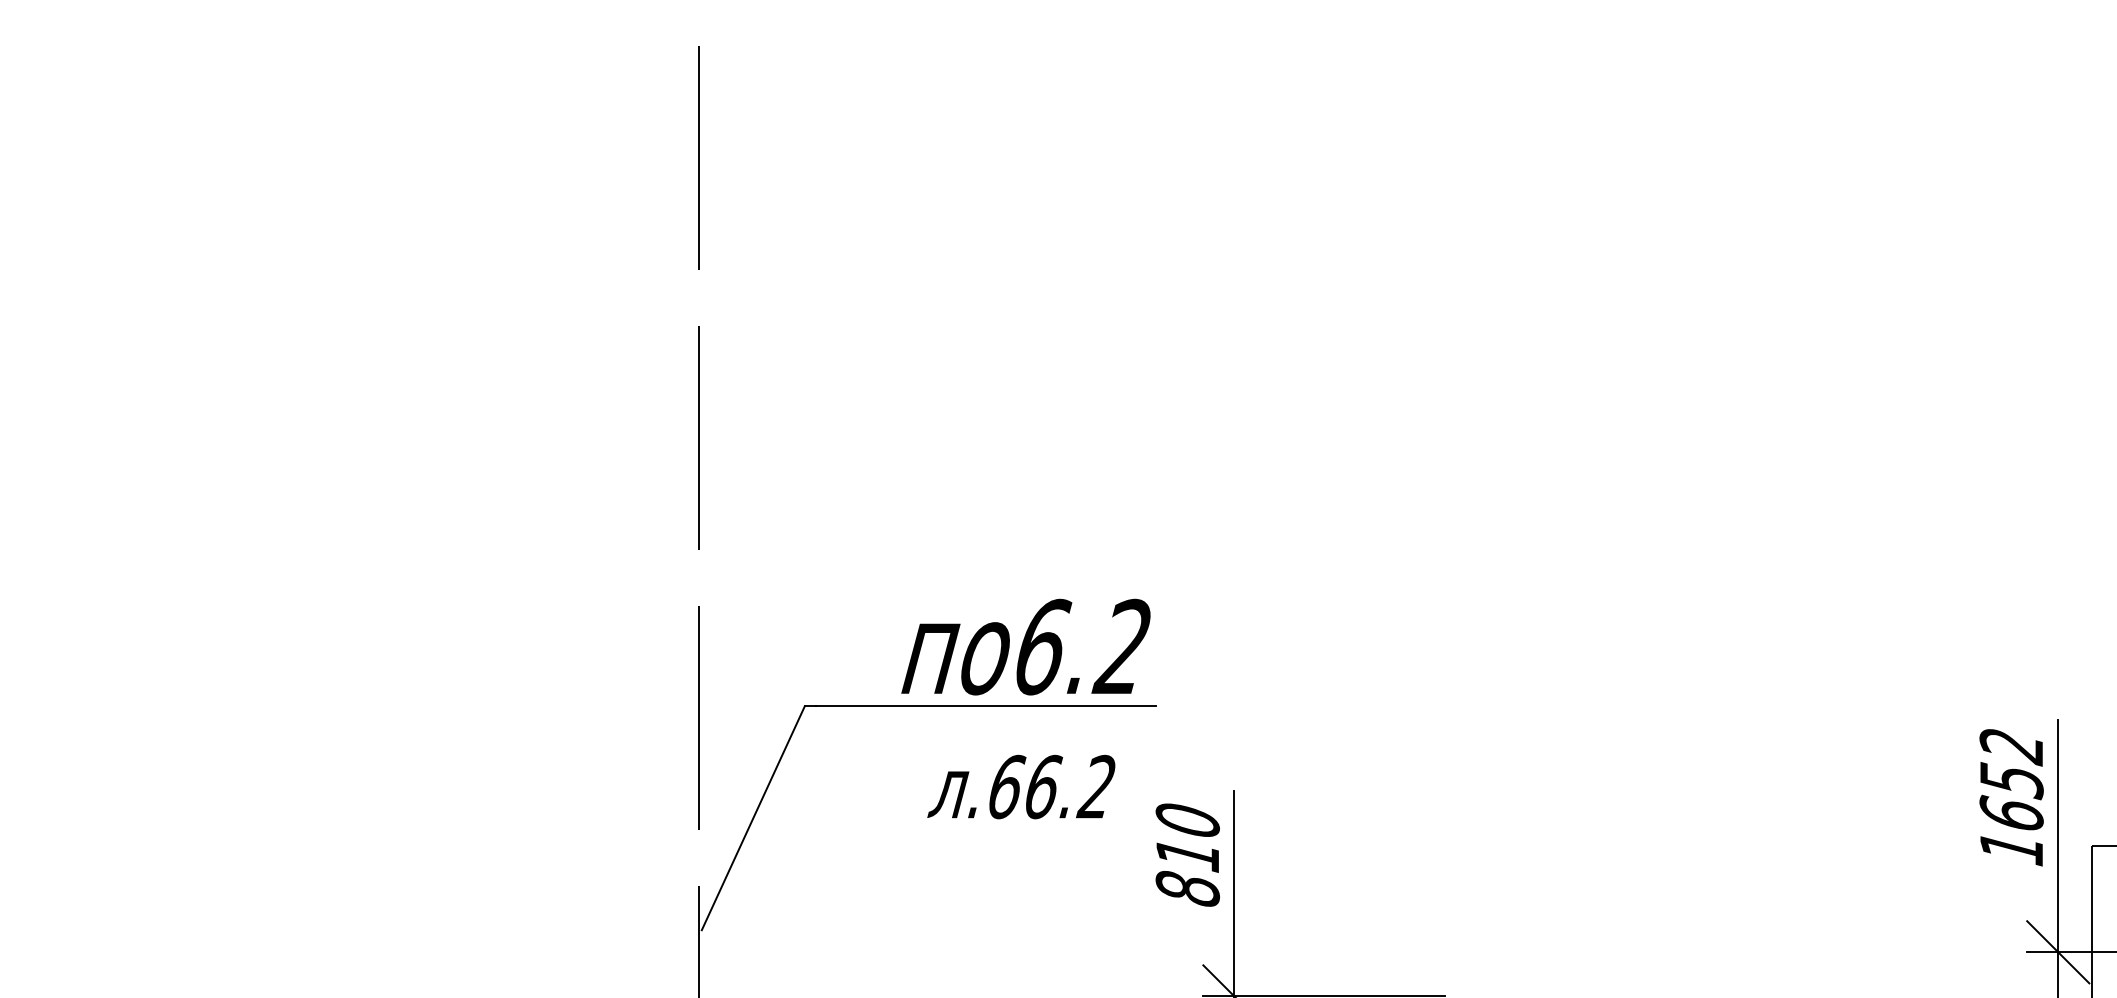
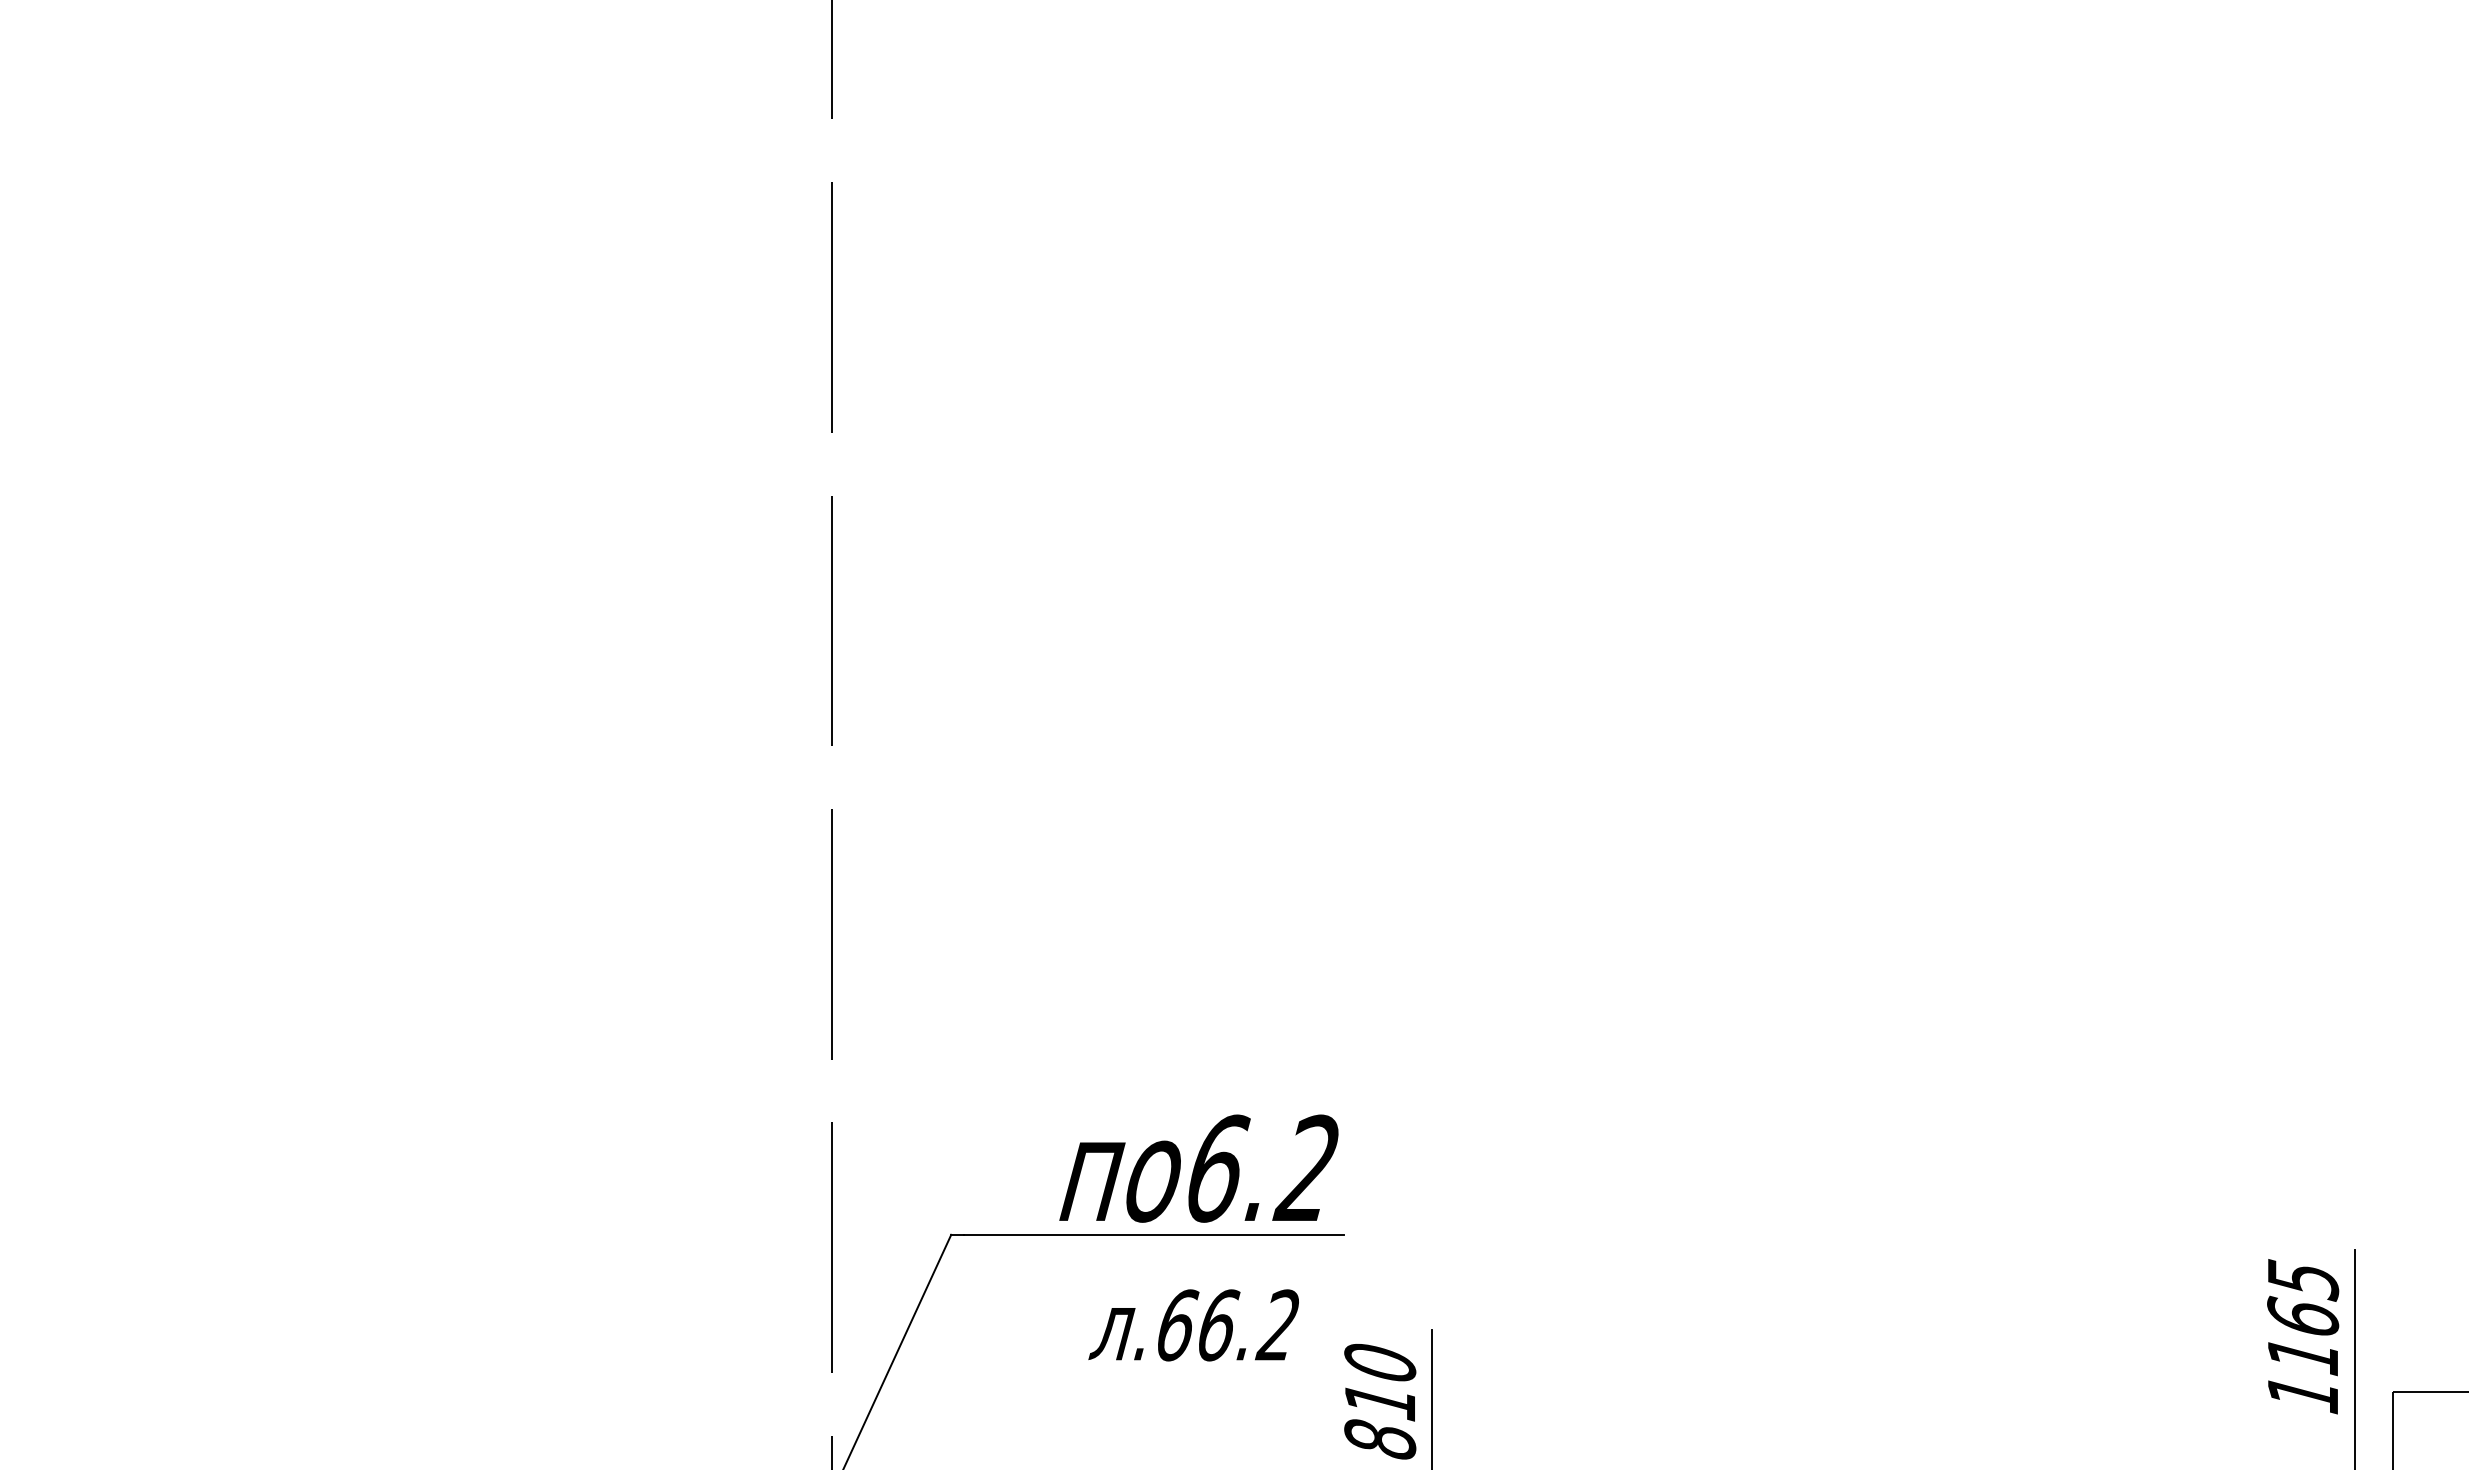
text: (2012, 780) -> (2303, 1317), 1652 -> 1165

